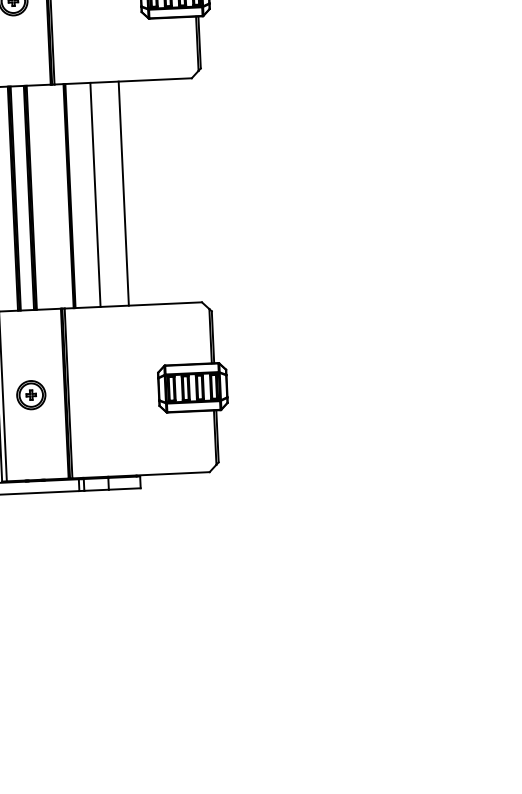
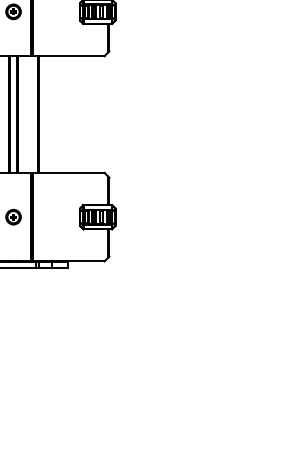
line: (123, 193) -> (66, 114), removed
line: (95, 194) -> (51, 114), removed

